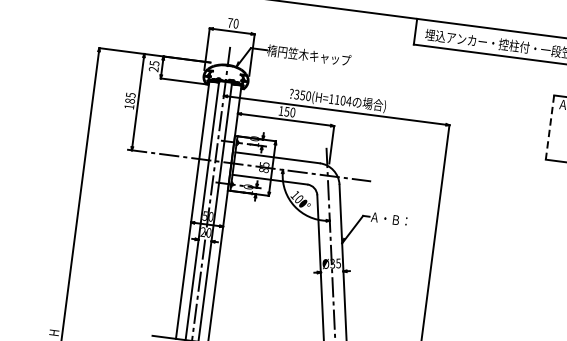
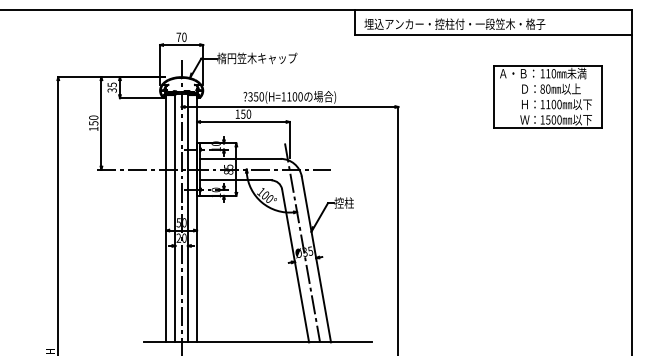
text: (154, 69) -> (112, 90), 25 -> 35
text: (130, 98) -> (93, 120), 185 -> 150
text: (348, 101) -> (300, 96), ?350(H=1104 -> ?350(H=1100
line: (549, 127) -> (493, 96), dashed -> solid
text: (388, 218) -> (352, 202), Ａ・Ｂ： -> 控柱

